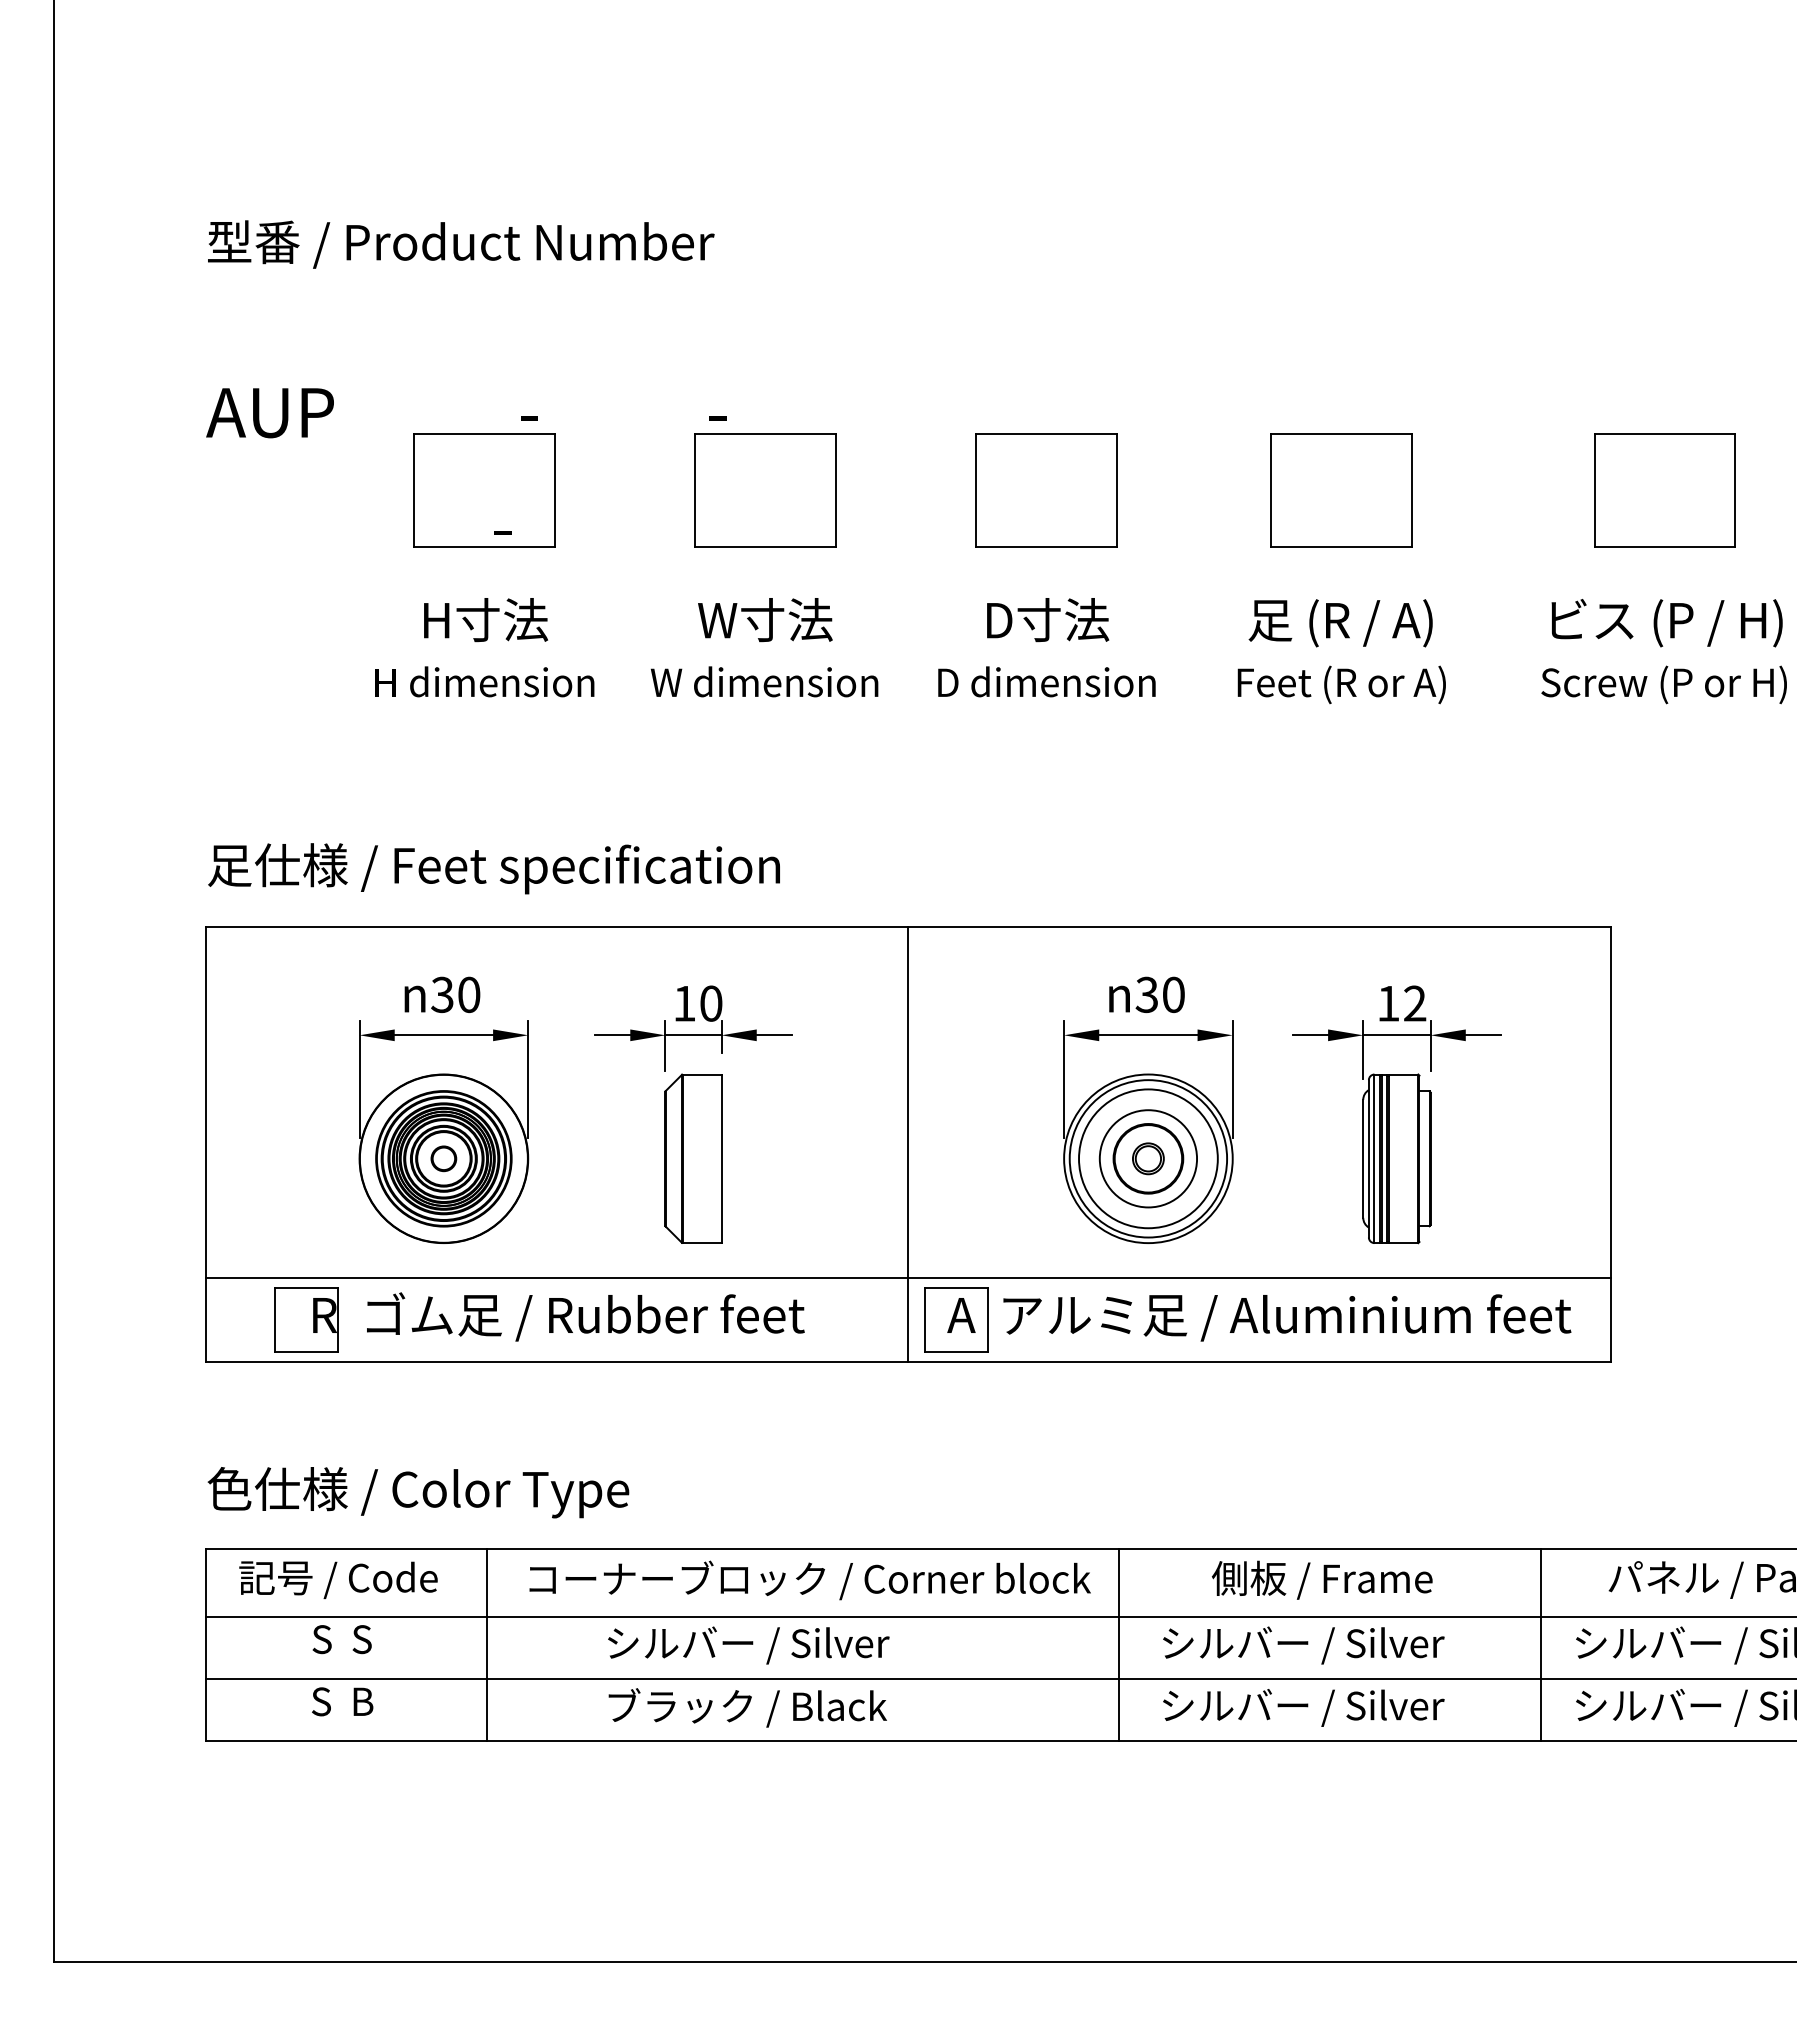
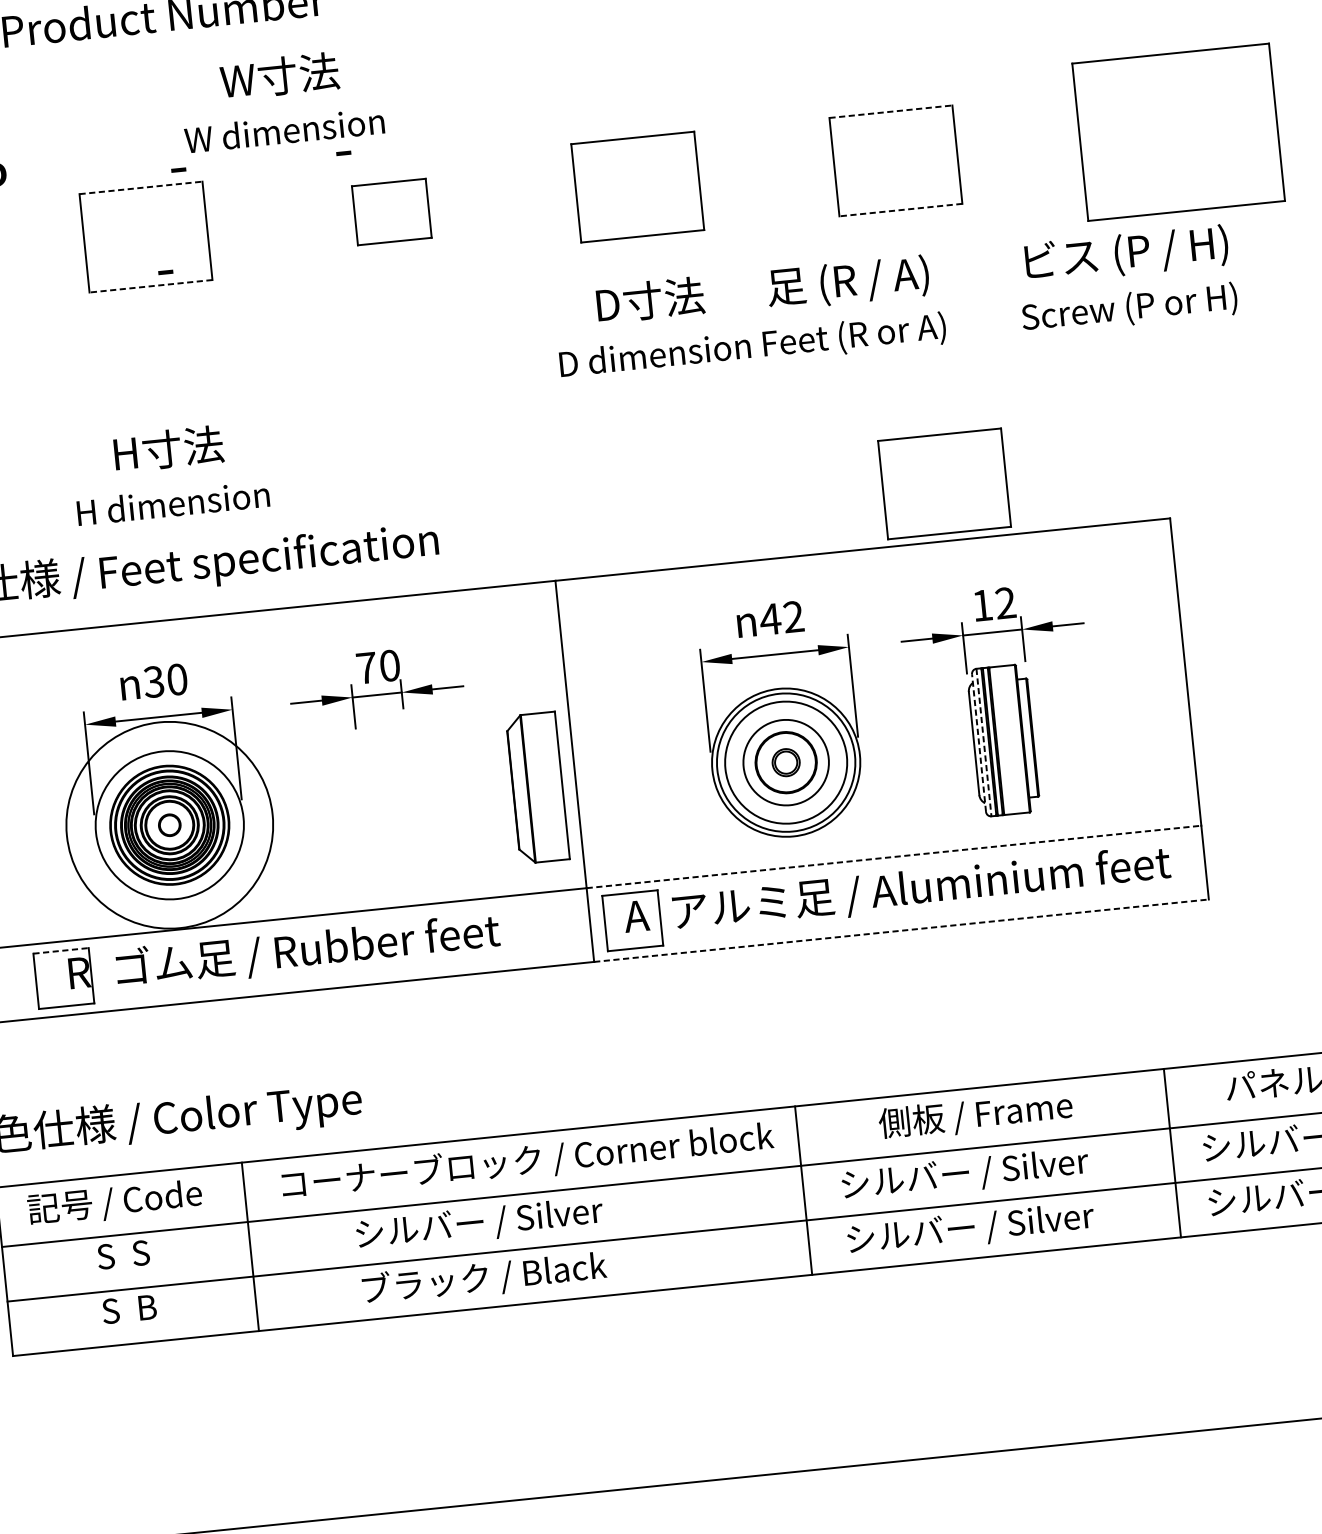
line: (485, 434) -> (141, 187), solid -> dashed
line: (1342, 434) -> (891, 111), solid -> dashed
part: (765, 490) -> (391, 211), size x0.6
part: (1664, 490) -> (1178, 132), size x1.6
line: (484, 546) -> (150, 285), solid -> dashed
line: (1341, 546) -> (900, 209), solid -> dashed
text: (484, 647) -> (169, 473), moved
text: (764, 647) -> (281, 100), moved
text: (1341, 651) -> (851, 307), moved
text: (1663, 651) -> (1126, 279), moved
part: (1359, 861) -> (944, 483), added
text: (1159, 994) -> (781, 617), 30 -> 42
text: (684, 1003) -> (366, 667), 10 -> 70
circle: (443, 1158) -> (169, 825), size x1.4
part: (693, 1158) -> (537, 787), moved
line: (1368, 1158) -> (978, 742), solid -> dashed
line: (1374, 1159) -> (984, 743), solid -> dashed
line: (1260, 1277) -> (894, 856), solid -> dashed
line: (306, 1288) -> (61, 950), solid -> dashed
line: (1260, 1362) -> (902, 930), solid -> dashed

